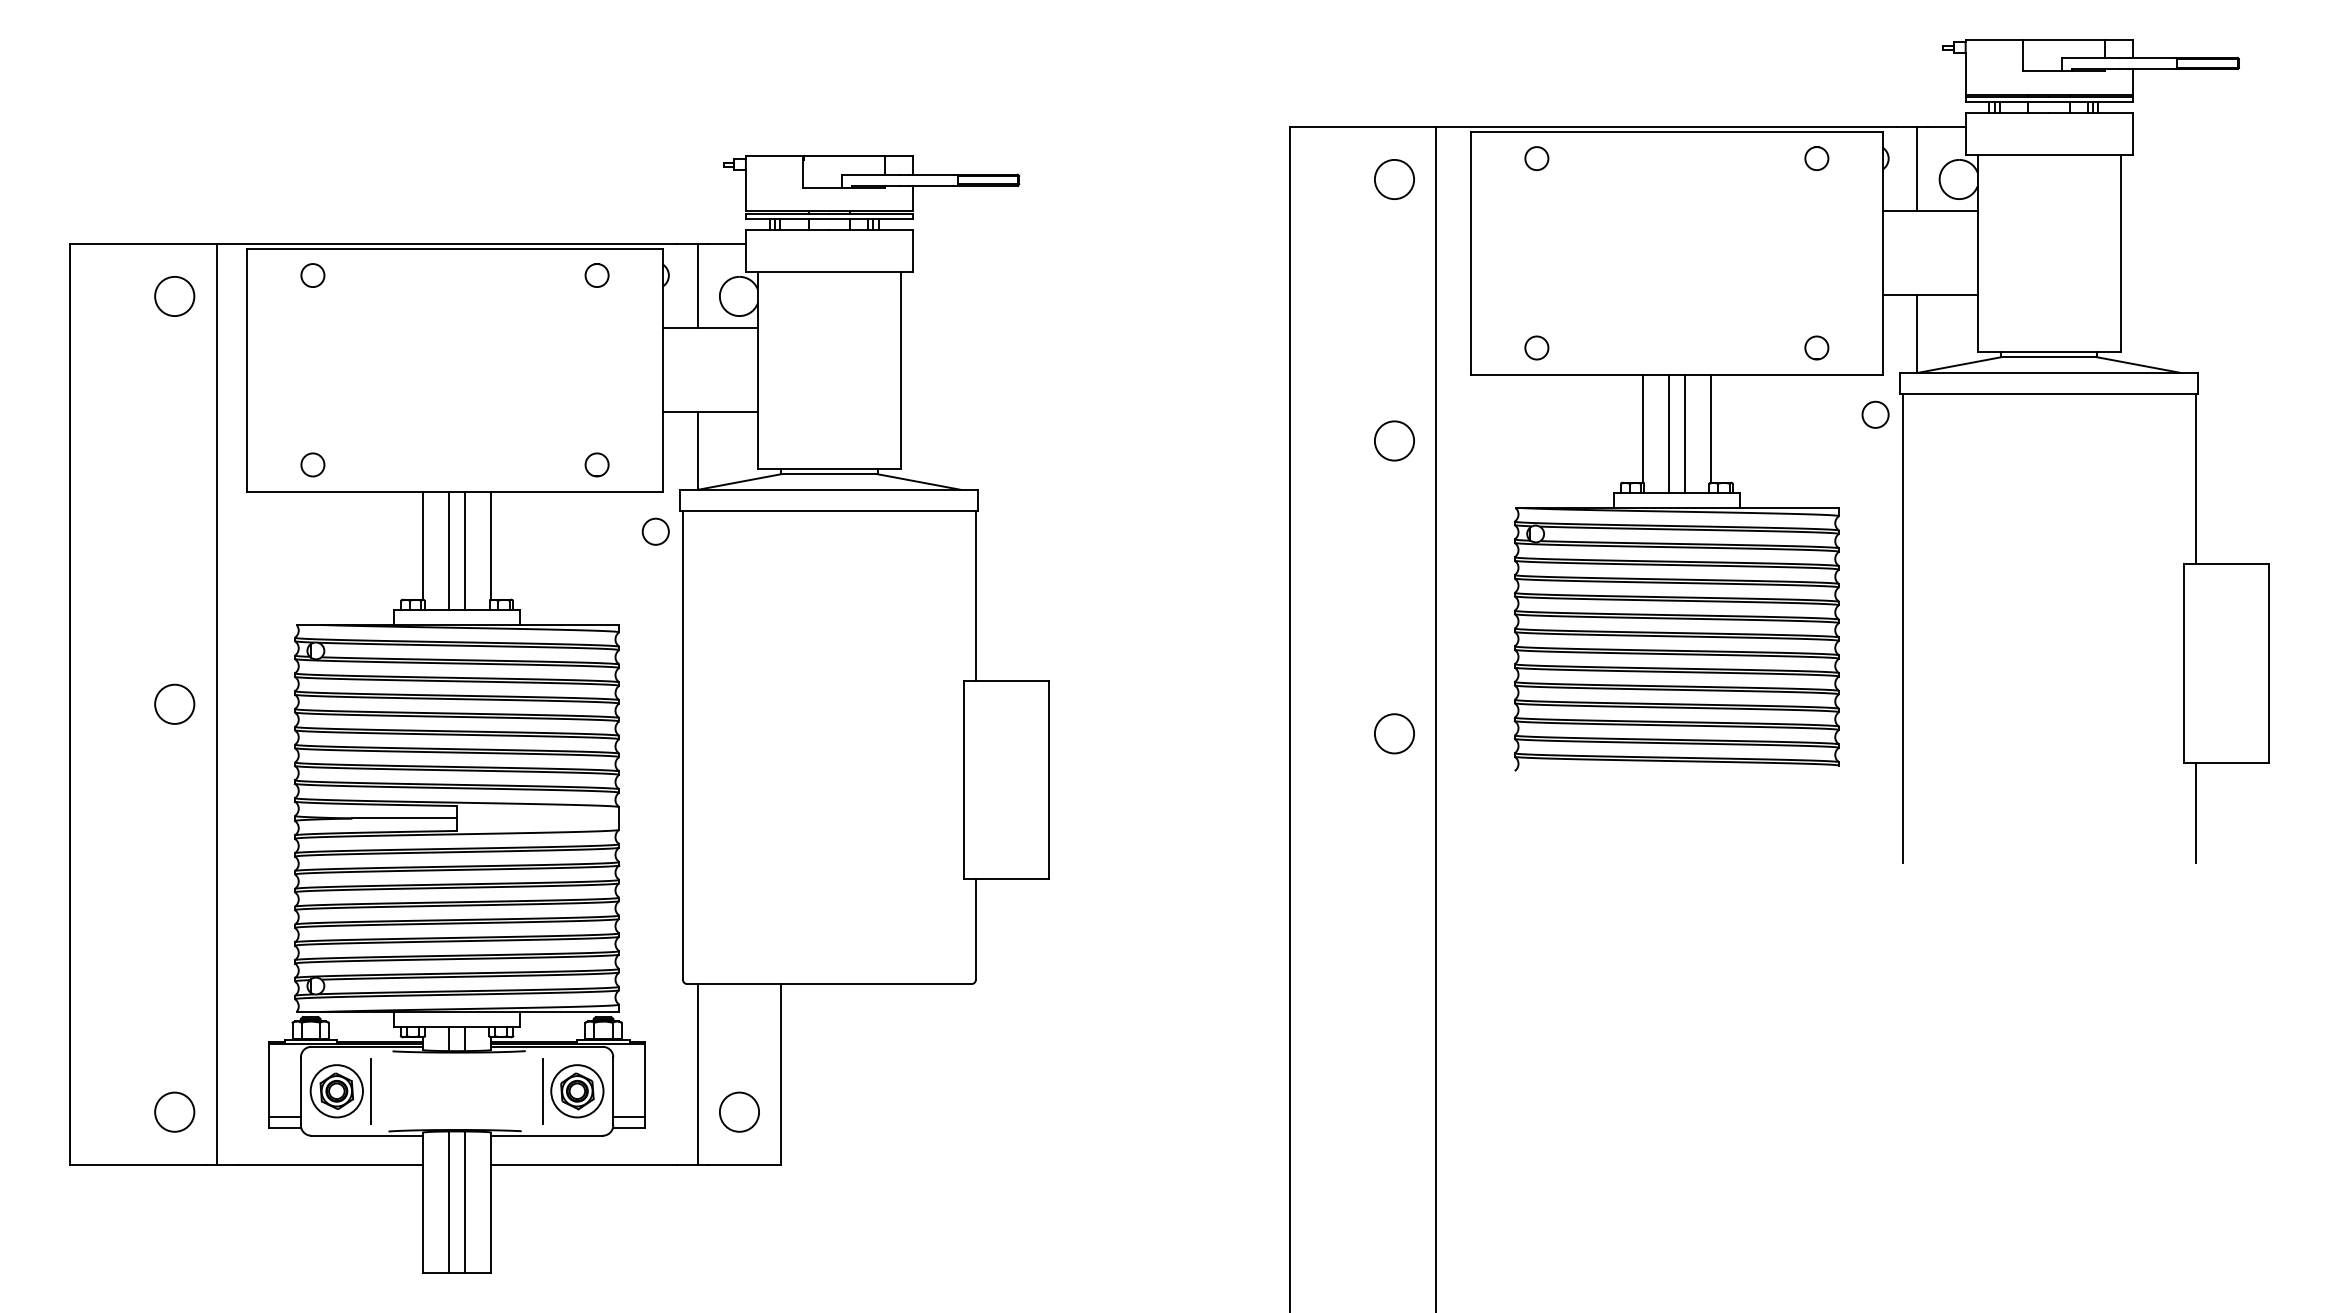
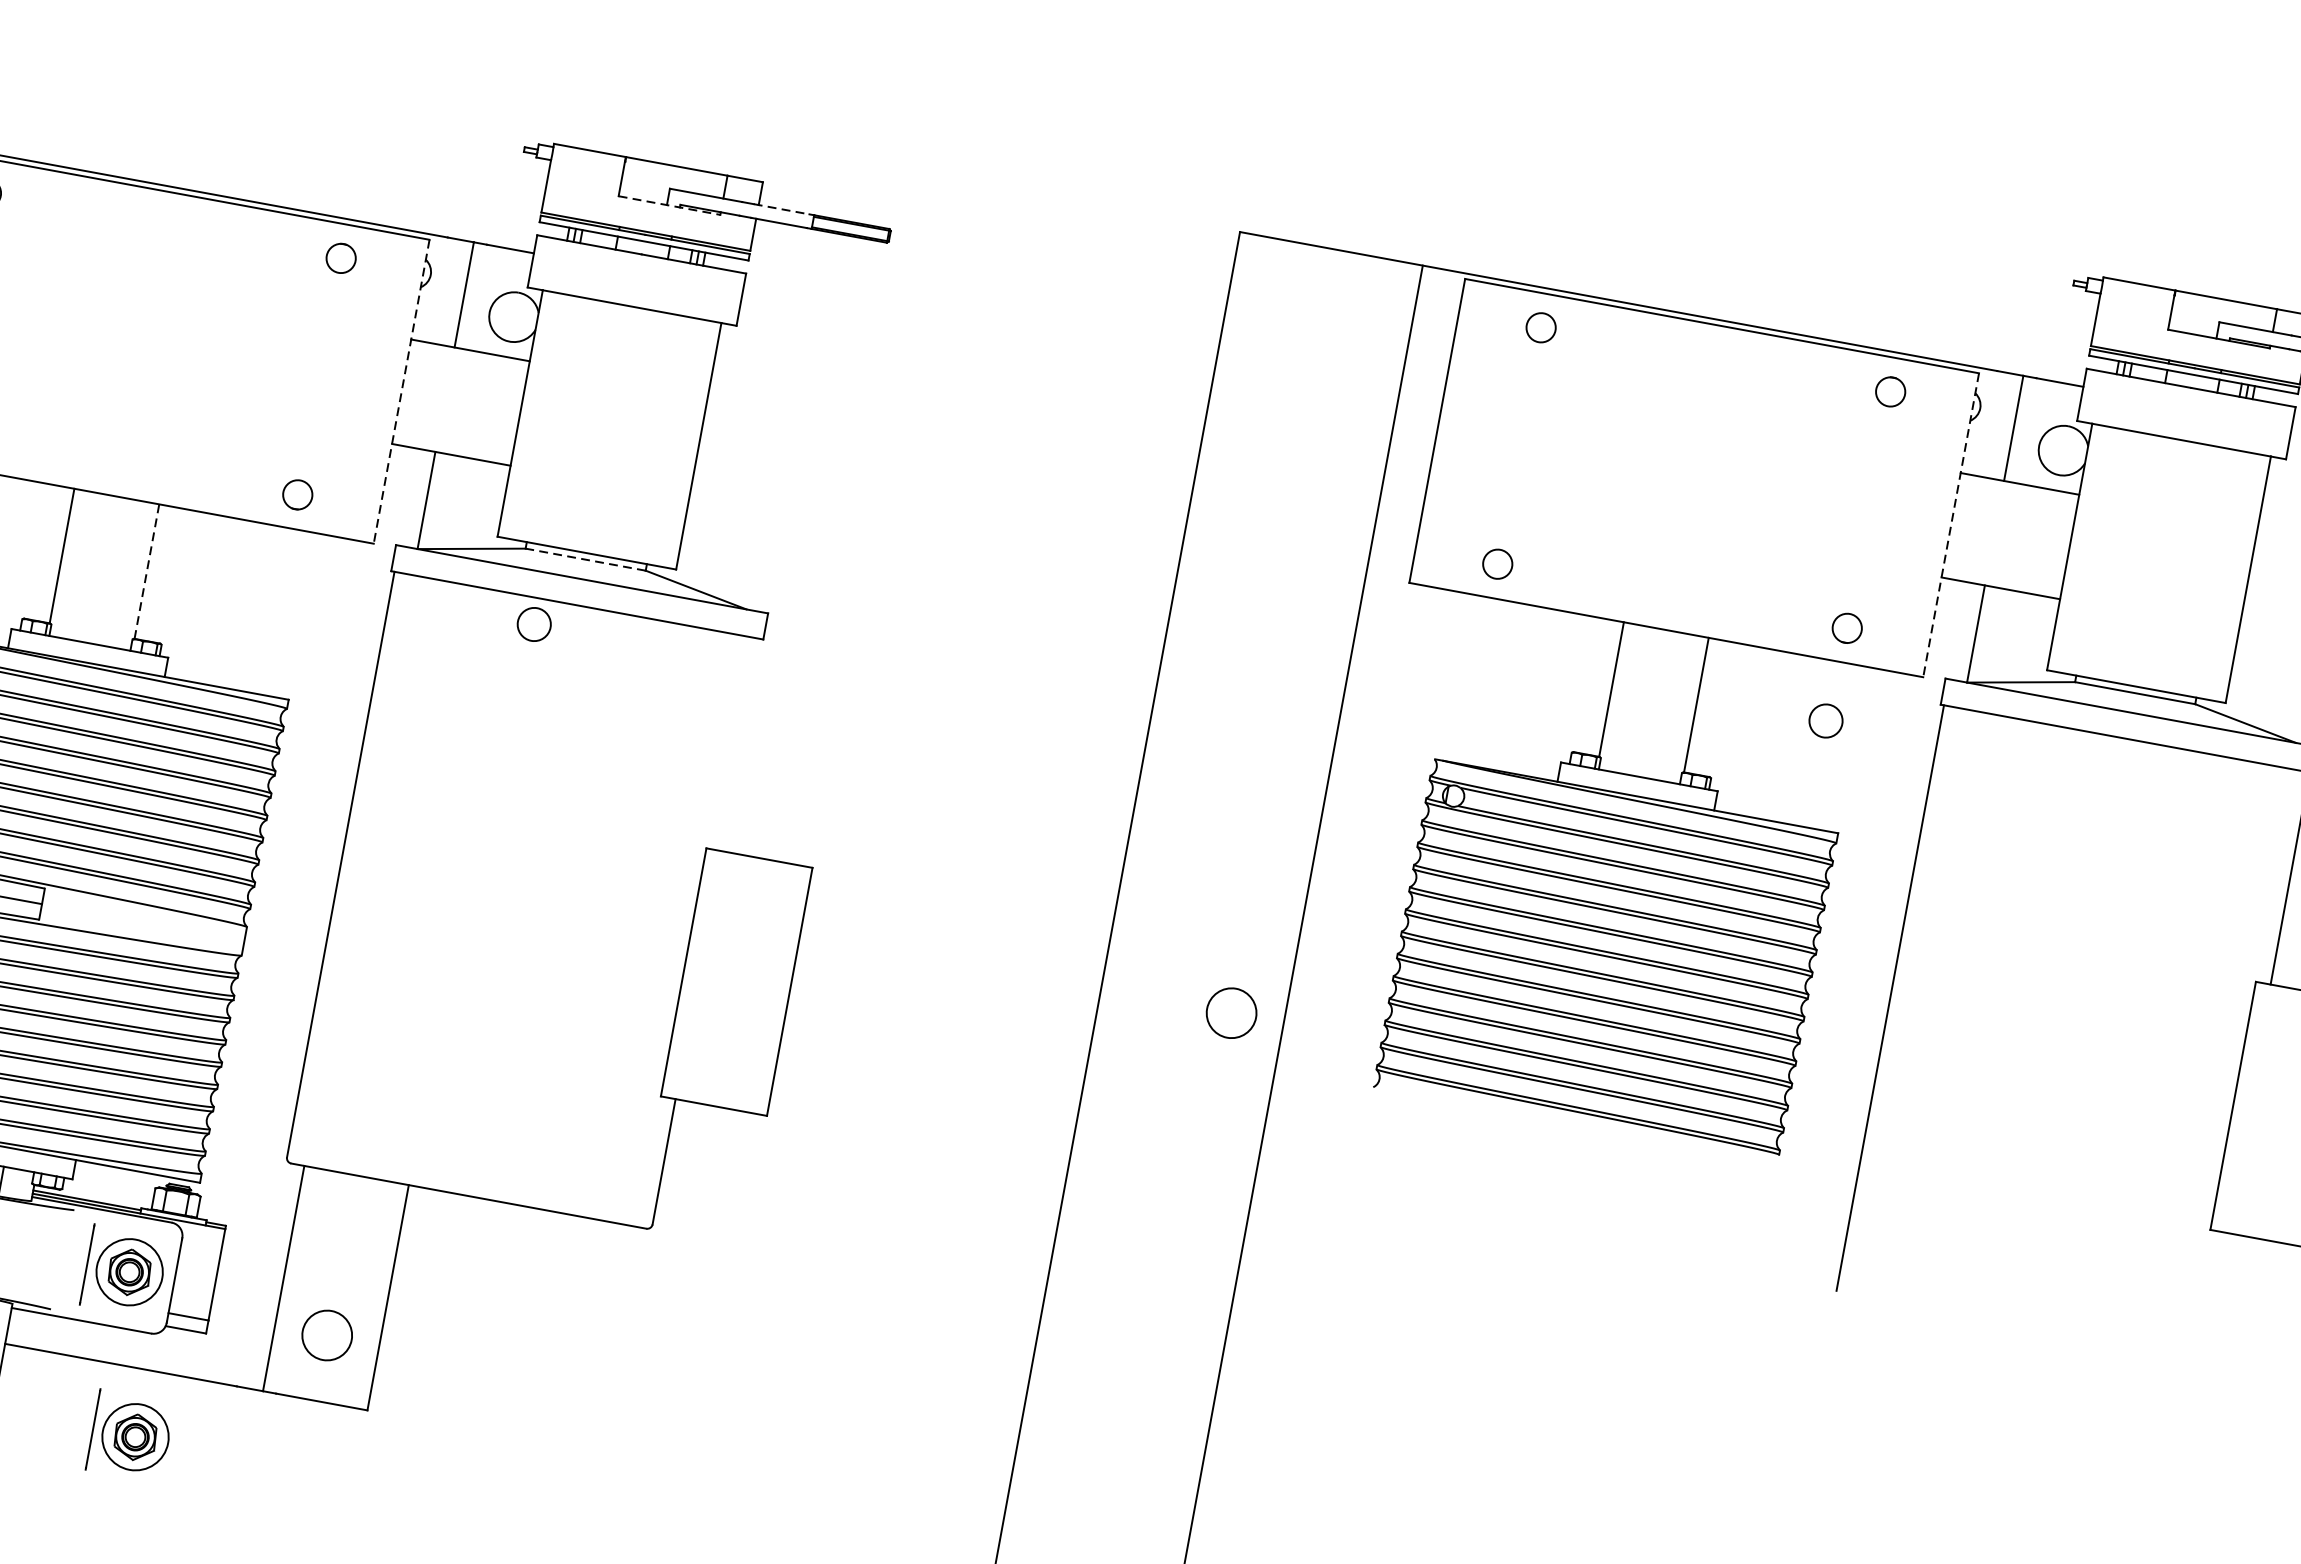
line: (931, 174) -> (781, 208), solid -> dashed
circle: (1394, 179) -> (1358, 321), removed
line: (844, 187) -> (670, 205), solid -> dashed
line: (1882, 253) -> (1950, 525), solid -> dashed
line: (662, 370) -> (401, 391), solid -> dashed
circle: (1875, 414) -> (1825, 720), moved
line: (1669, 433) -> (1643, 701), removed
line: (1684, 433) -> (1662, 704), removed
circle: (1394, 440) -> (1298, 647), removed
line: (828, 474) -> (584, 559), solid -> dashed
circle: (655, 531) -> (533, 624), moved
line: (491, 545) -> (147, 571), solid -> dashed
line: (449, 550) -> (93, 567), removed
line: (464, 550) -> (112, 571), removed
line: (975, 595) -> (740, 744), removed
line: (2195, 812) -> (2213, 1294), removed
part: (601, 1218) -> (130, 1436), added

